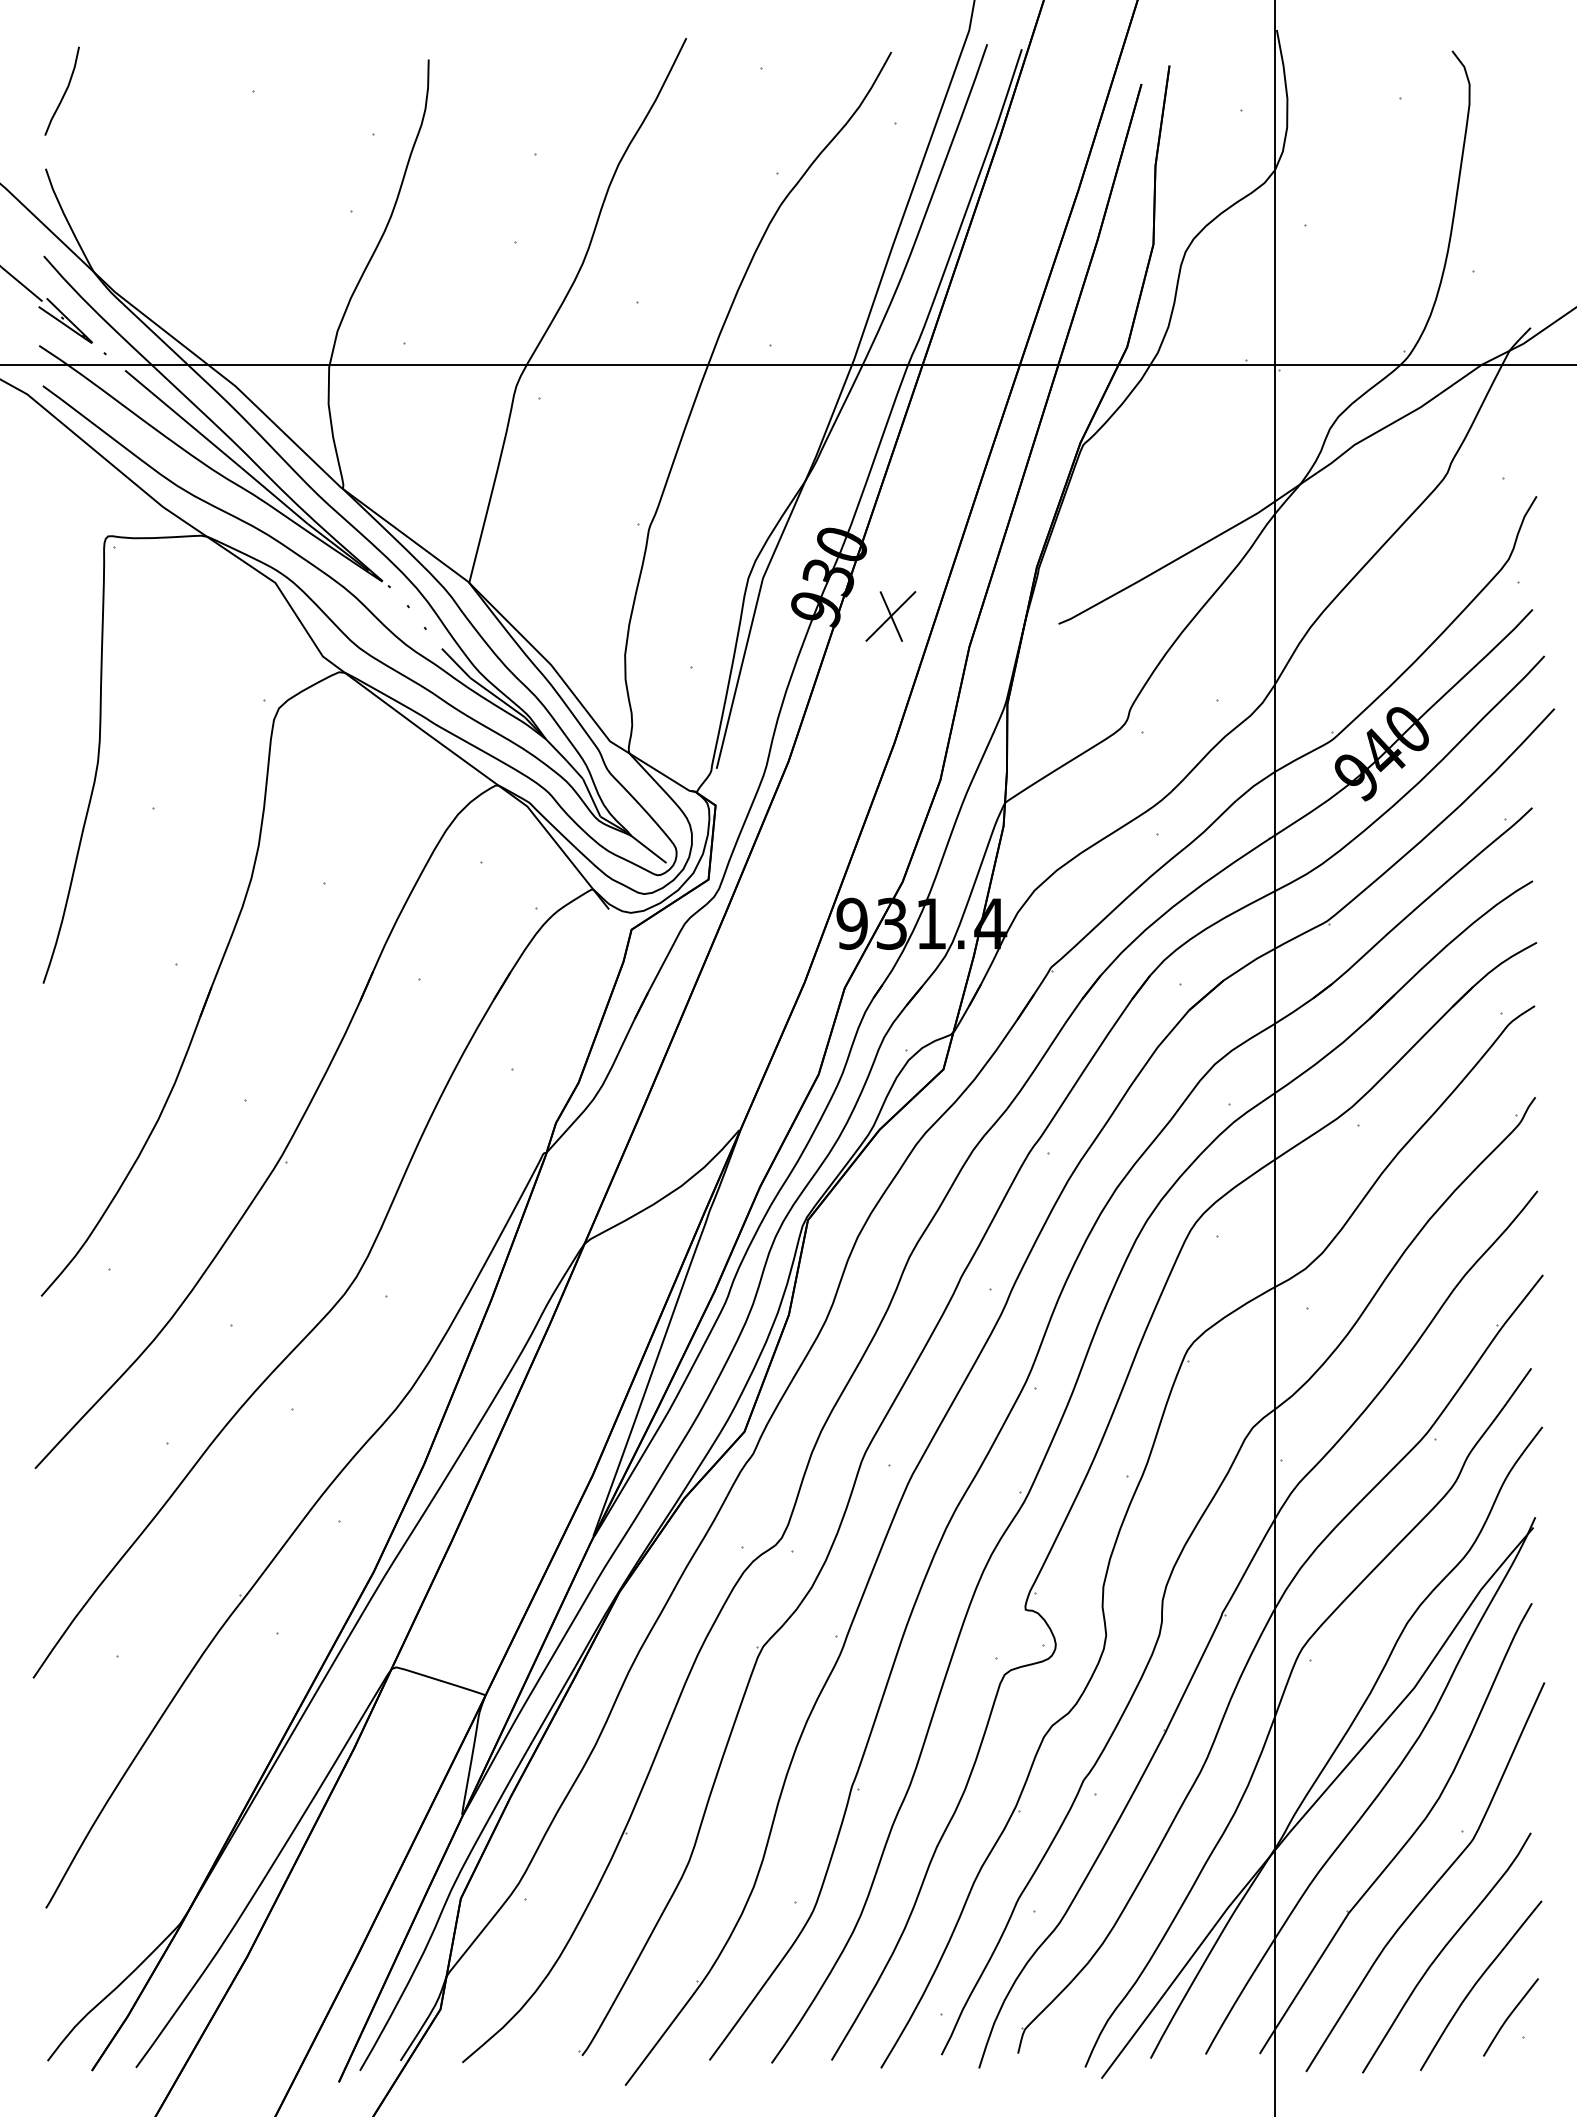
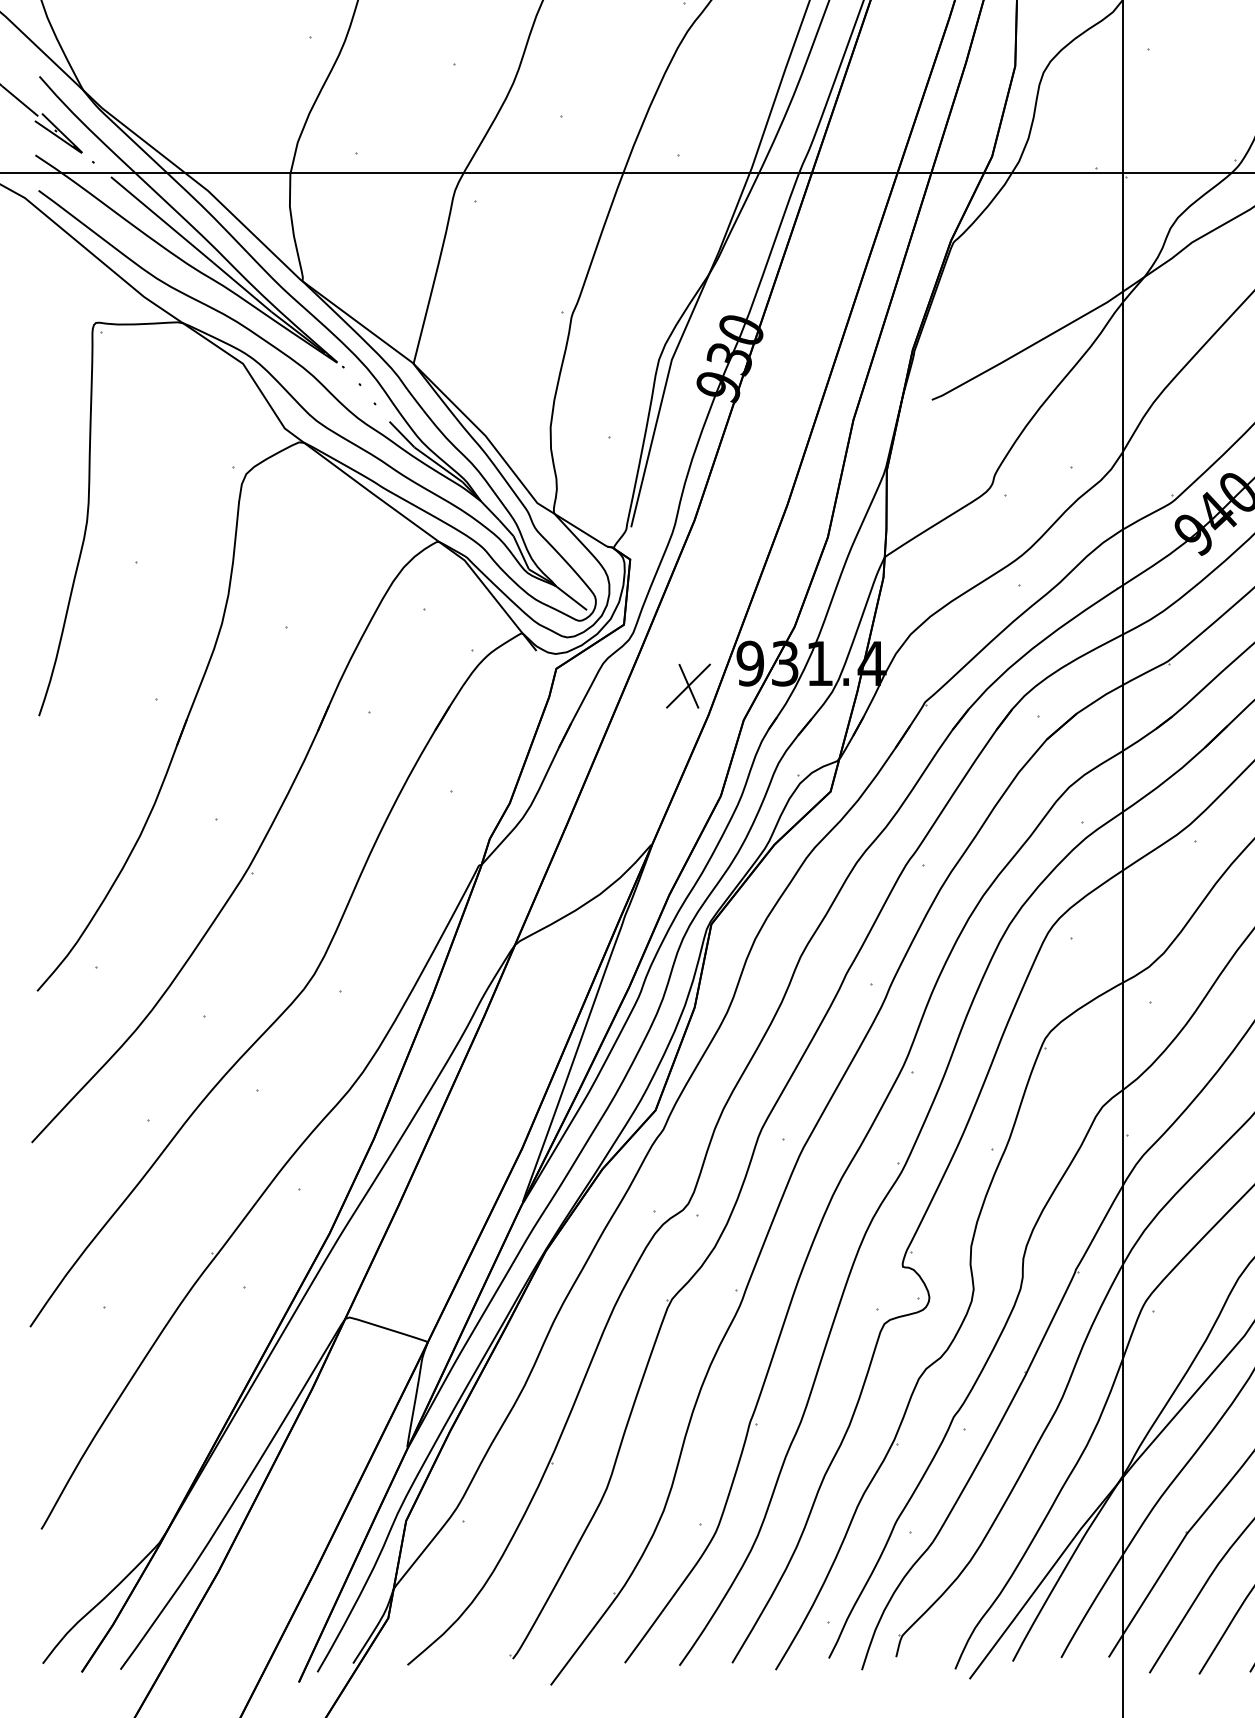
part: (890, 616) -> (688, 686), moved

